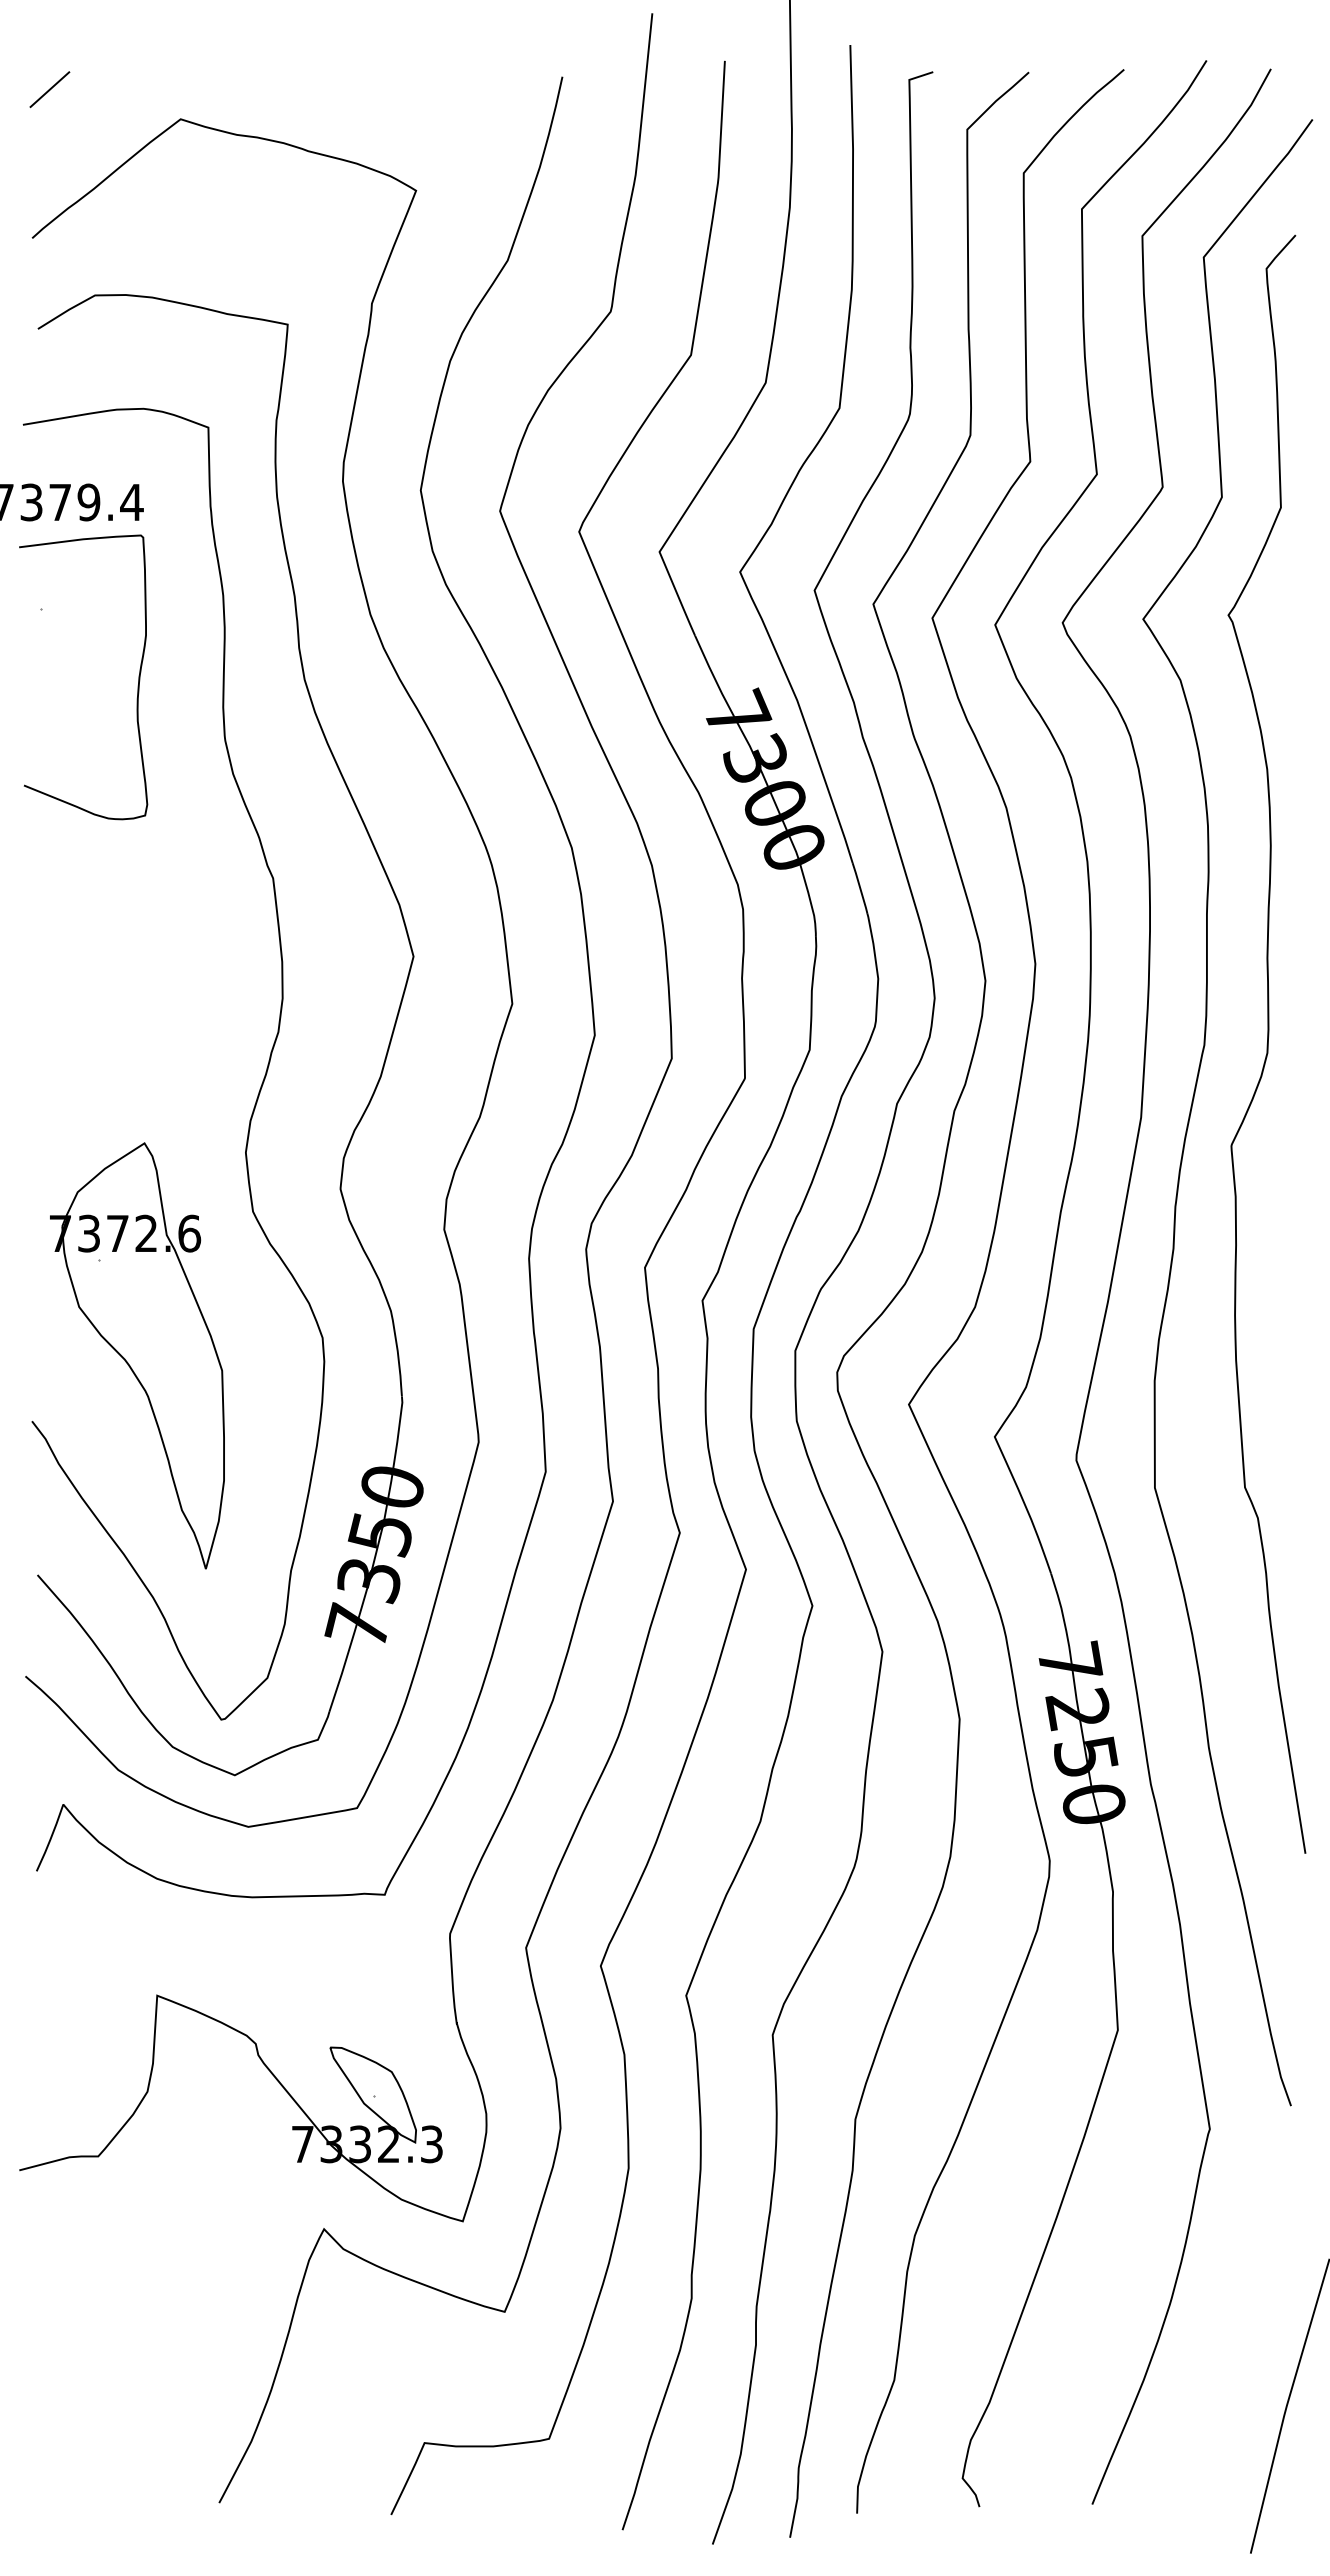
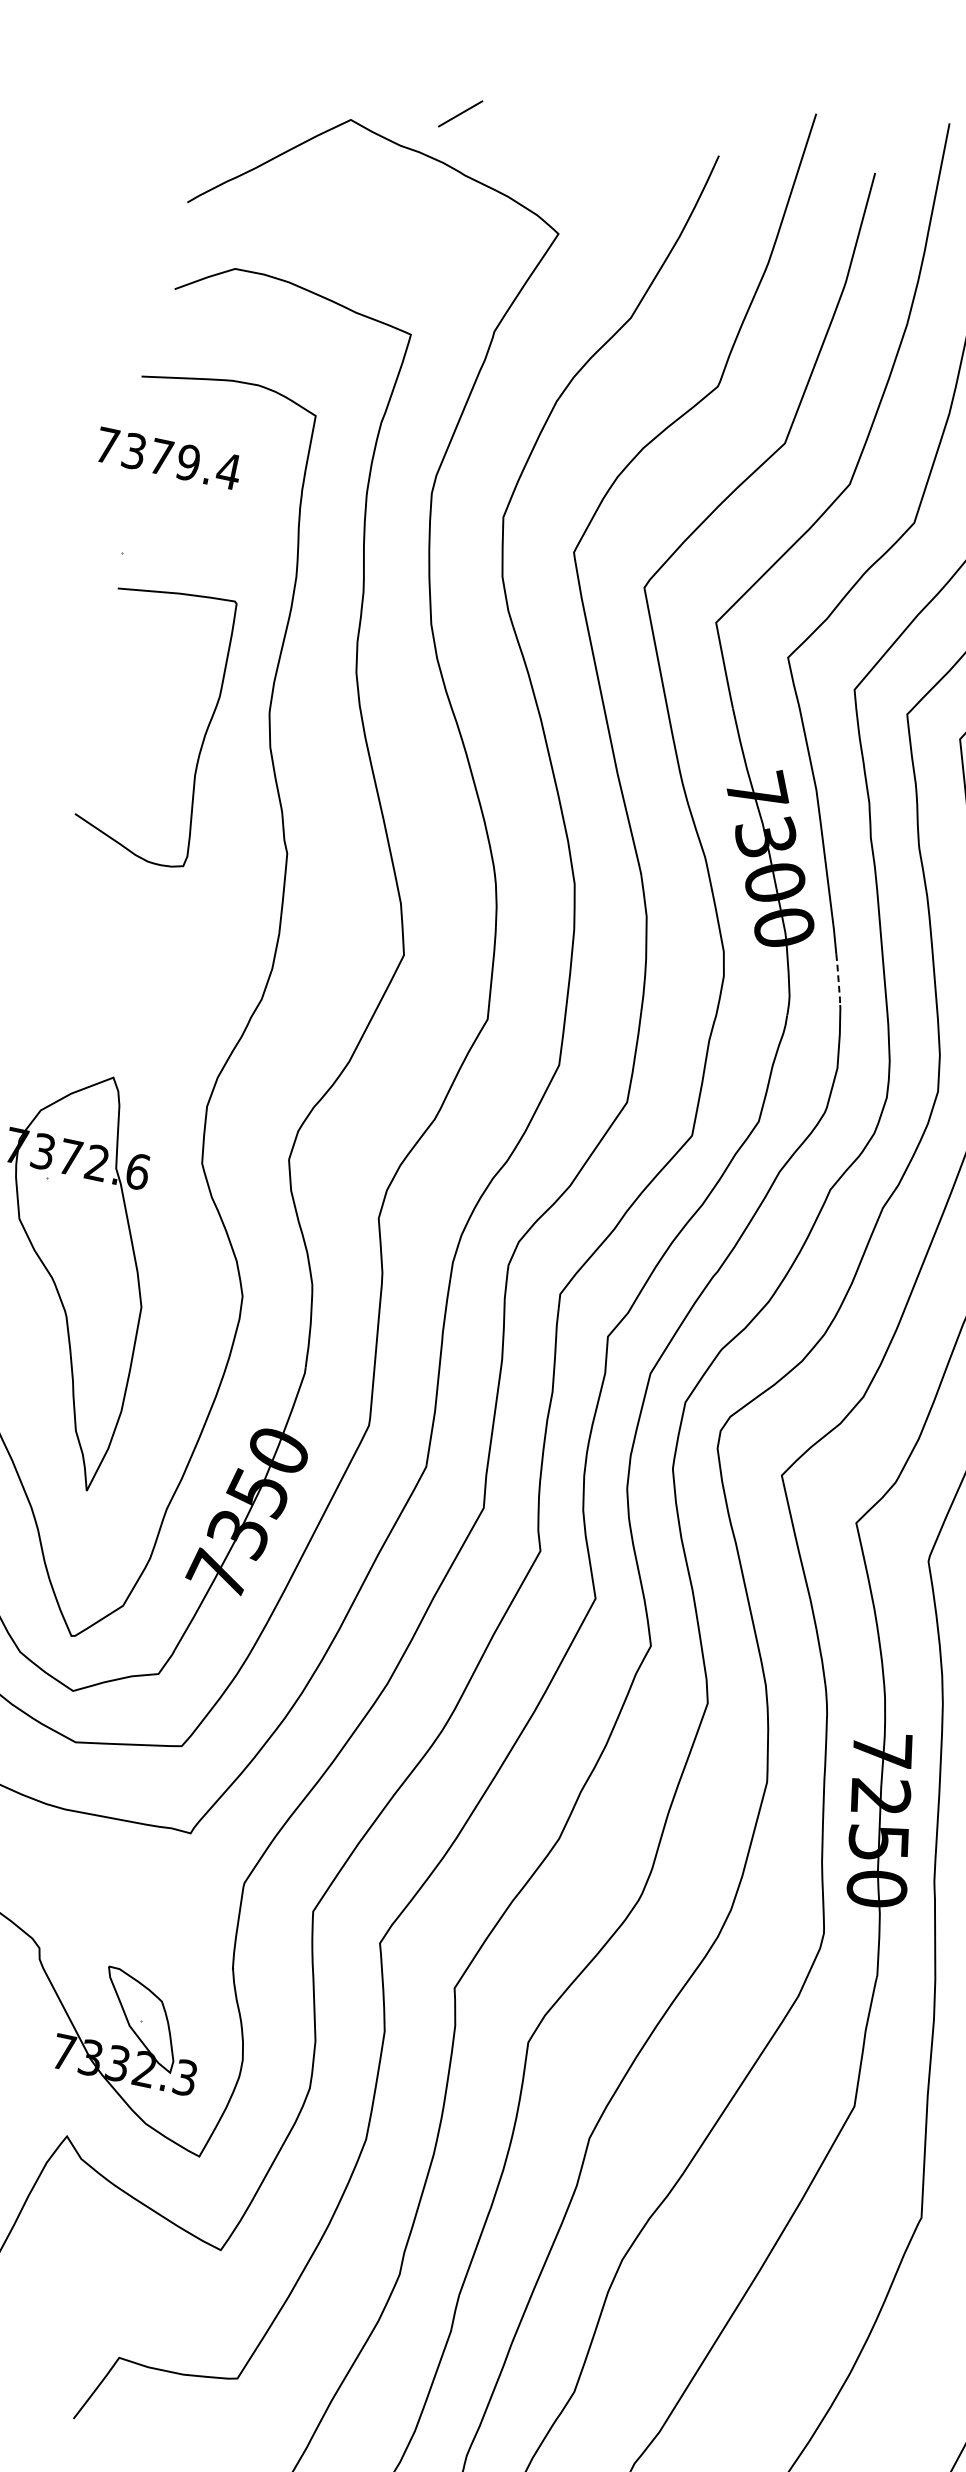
line: (49, 89) -> (460, 113), moved
curve: (137, 685) -> (201, 742), moved
line: (860, 889) -> (838, 980), solid -> dashed

